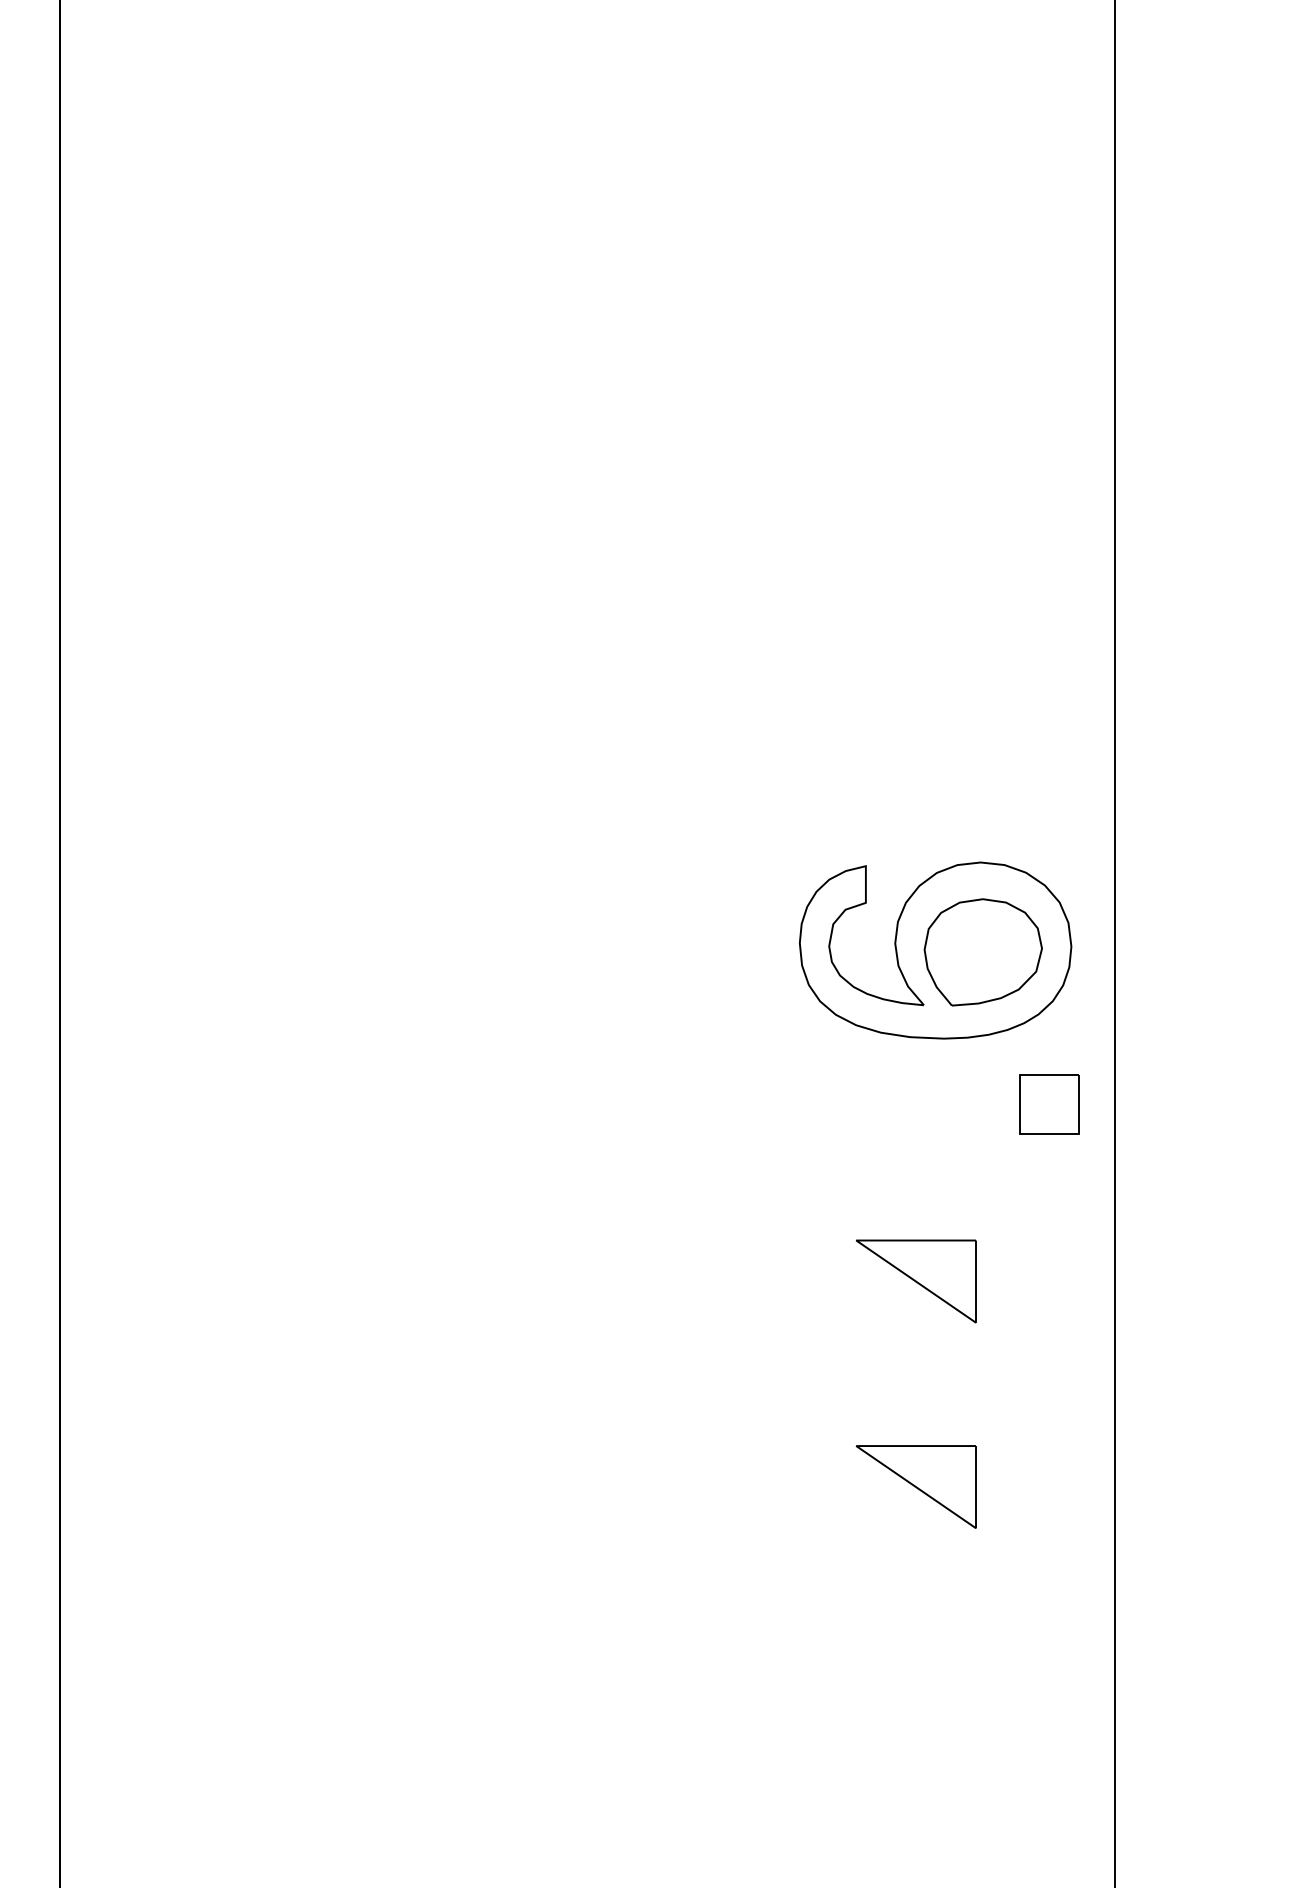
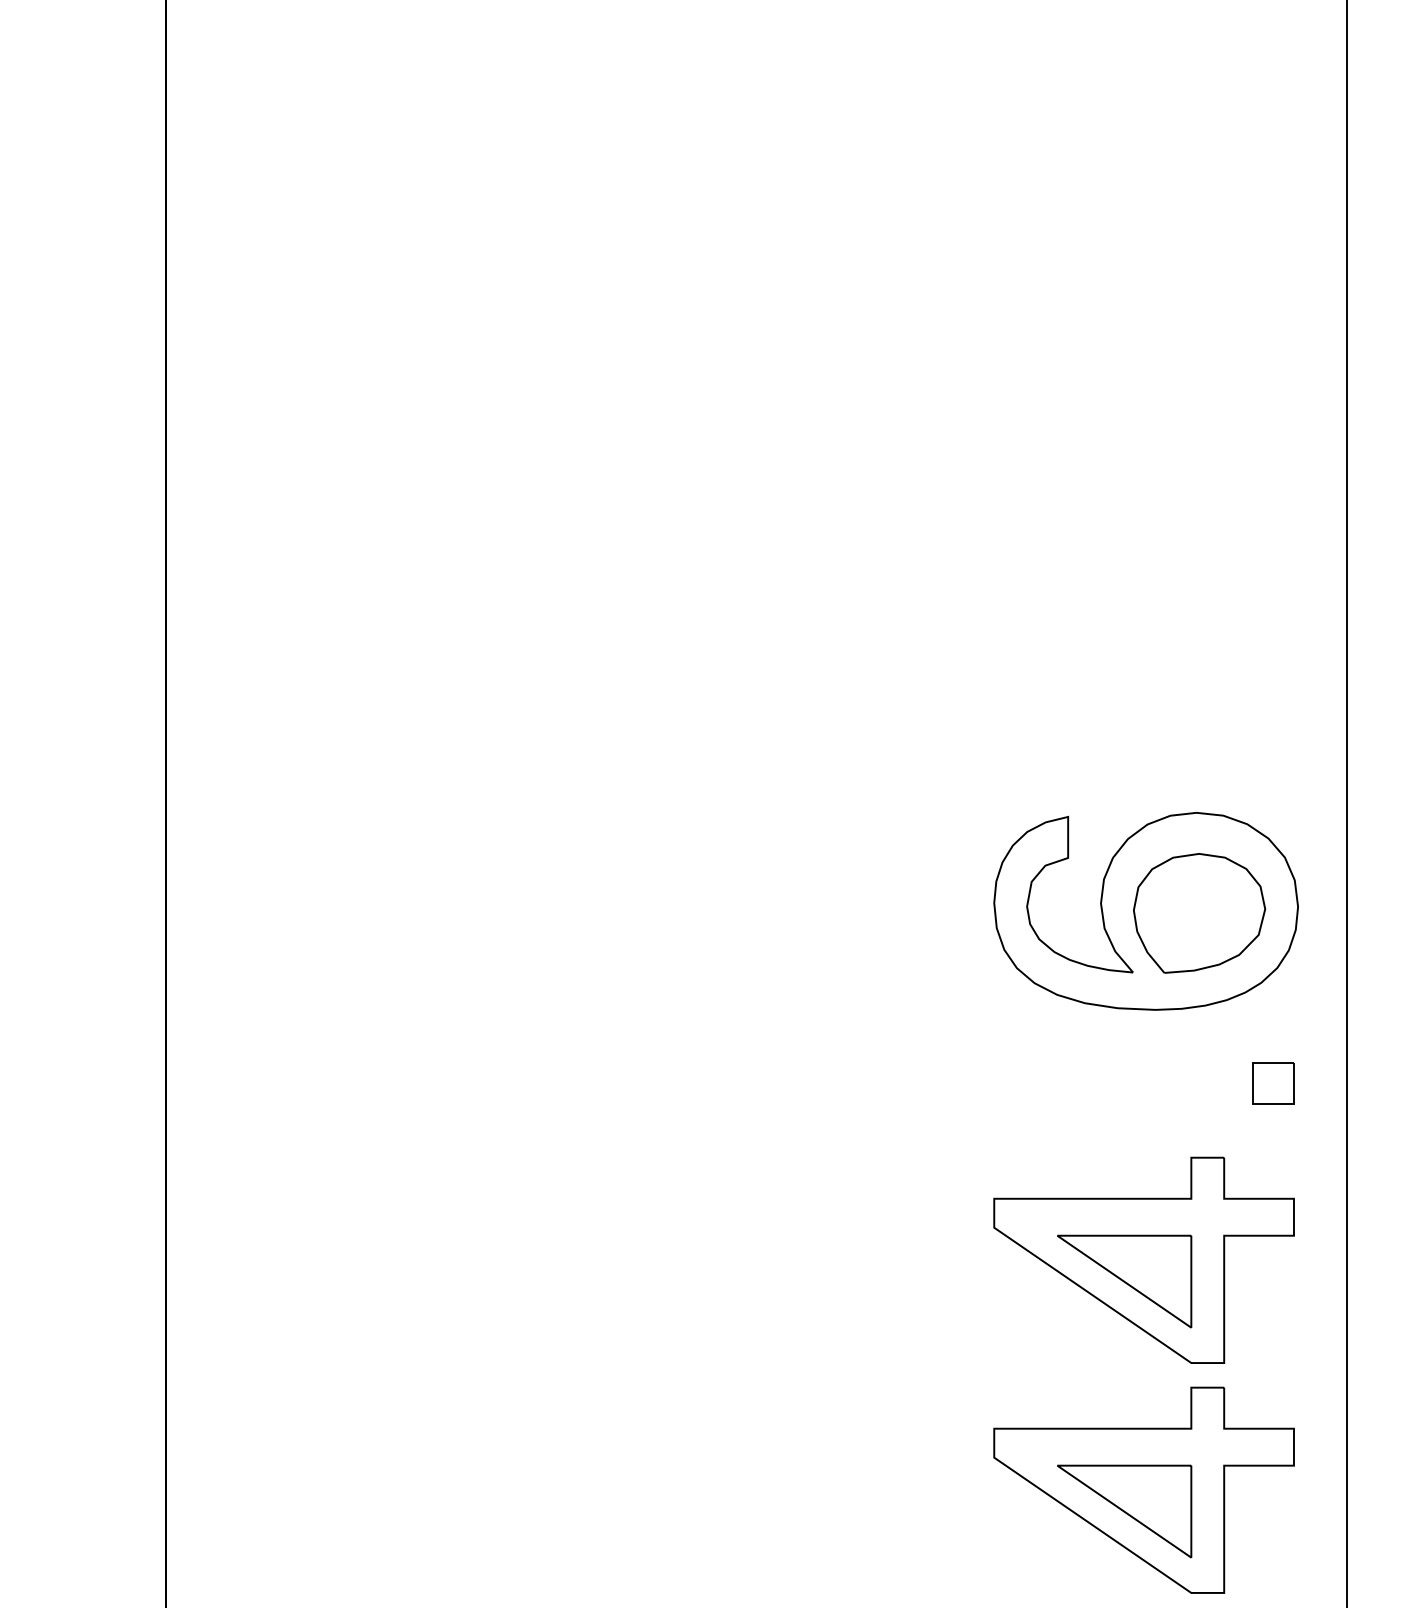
part: (1049, 1104) -> (1273, 1083), size x0.62
part: (933, 1262) -> (1143, 1260), added
part: (933, 1467) -> (1143, 1489), added

